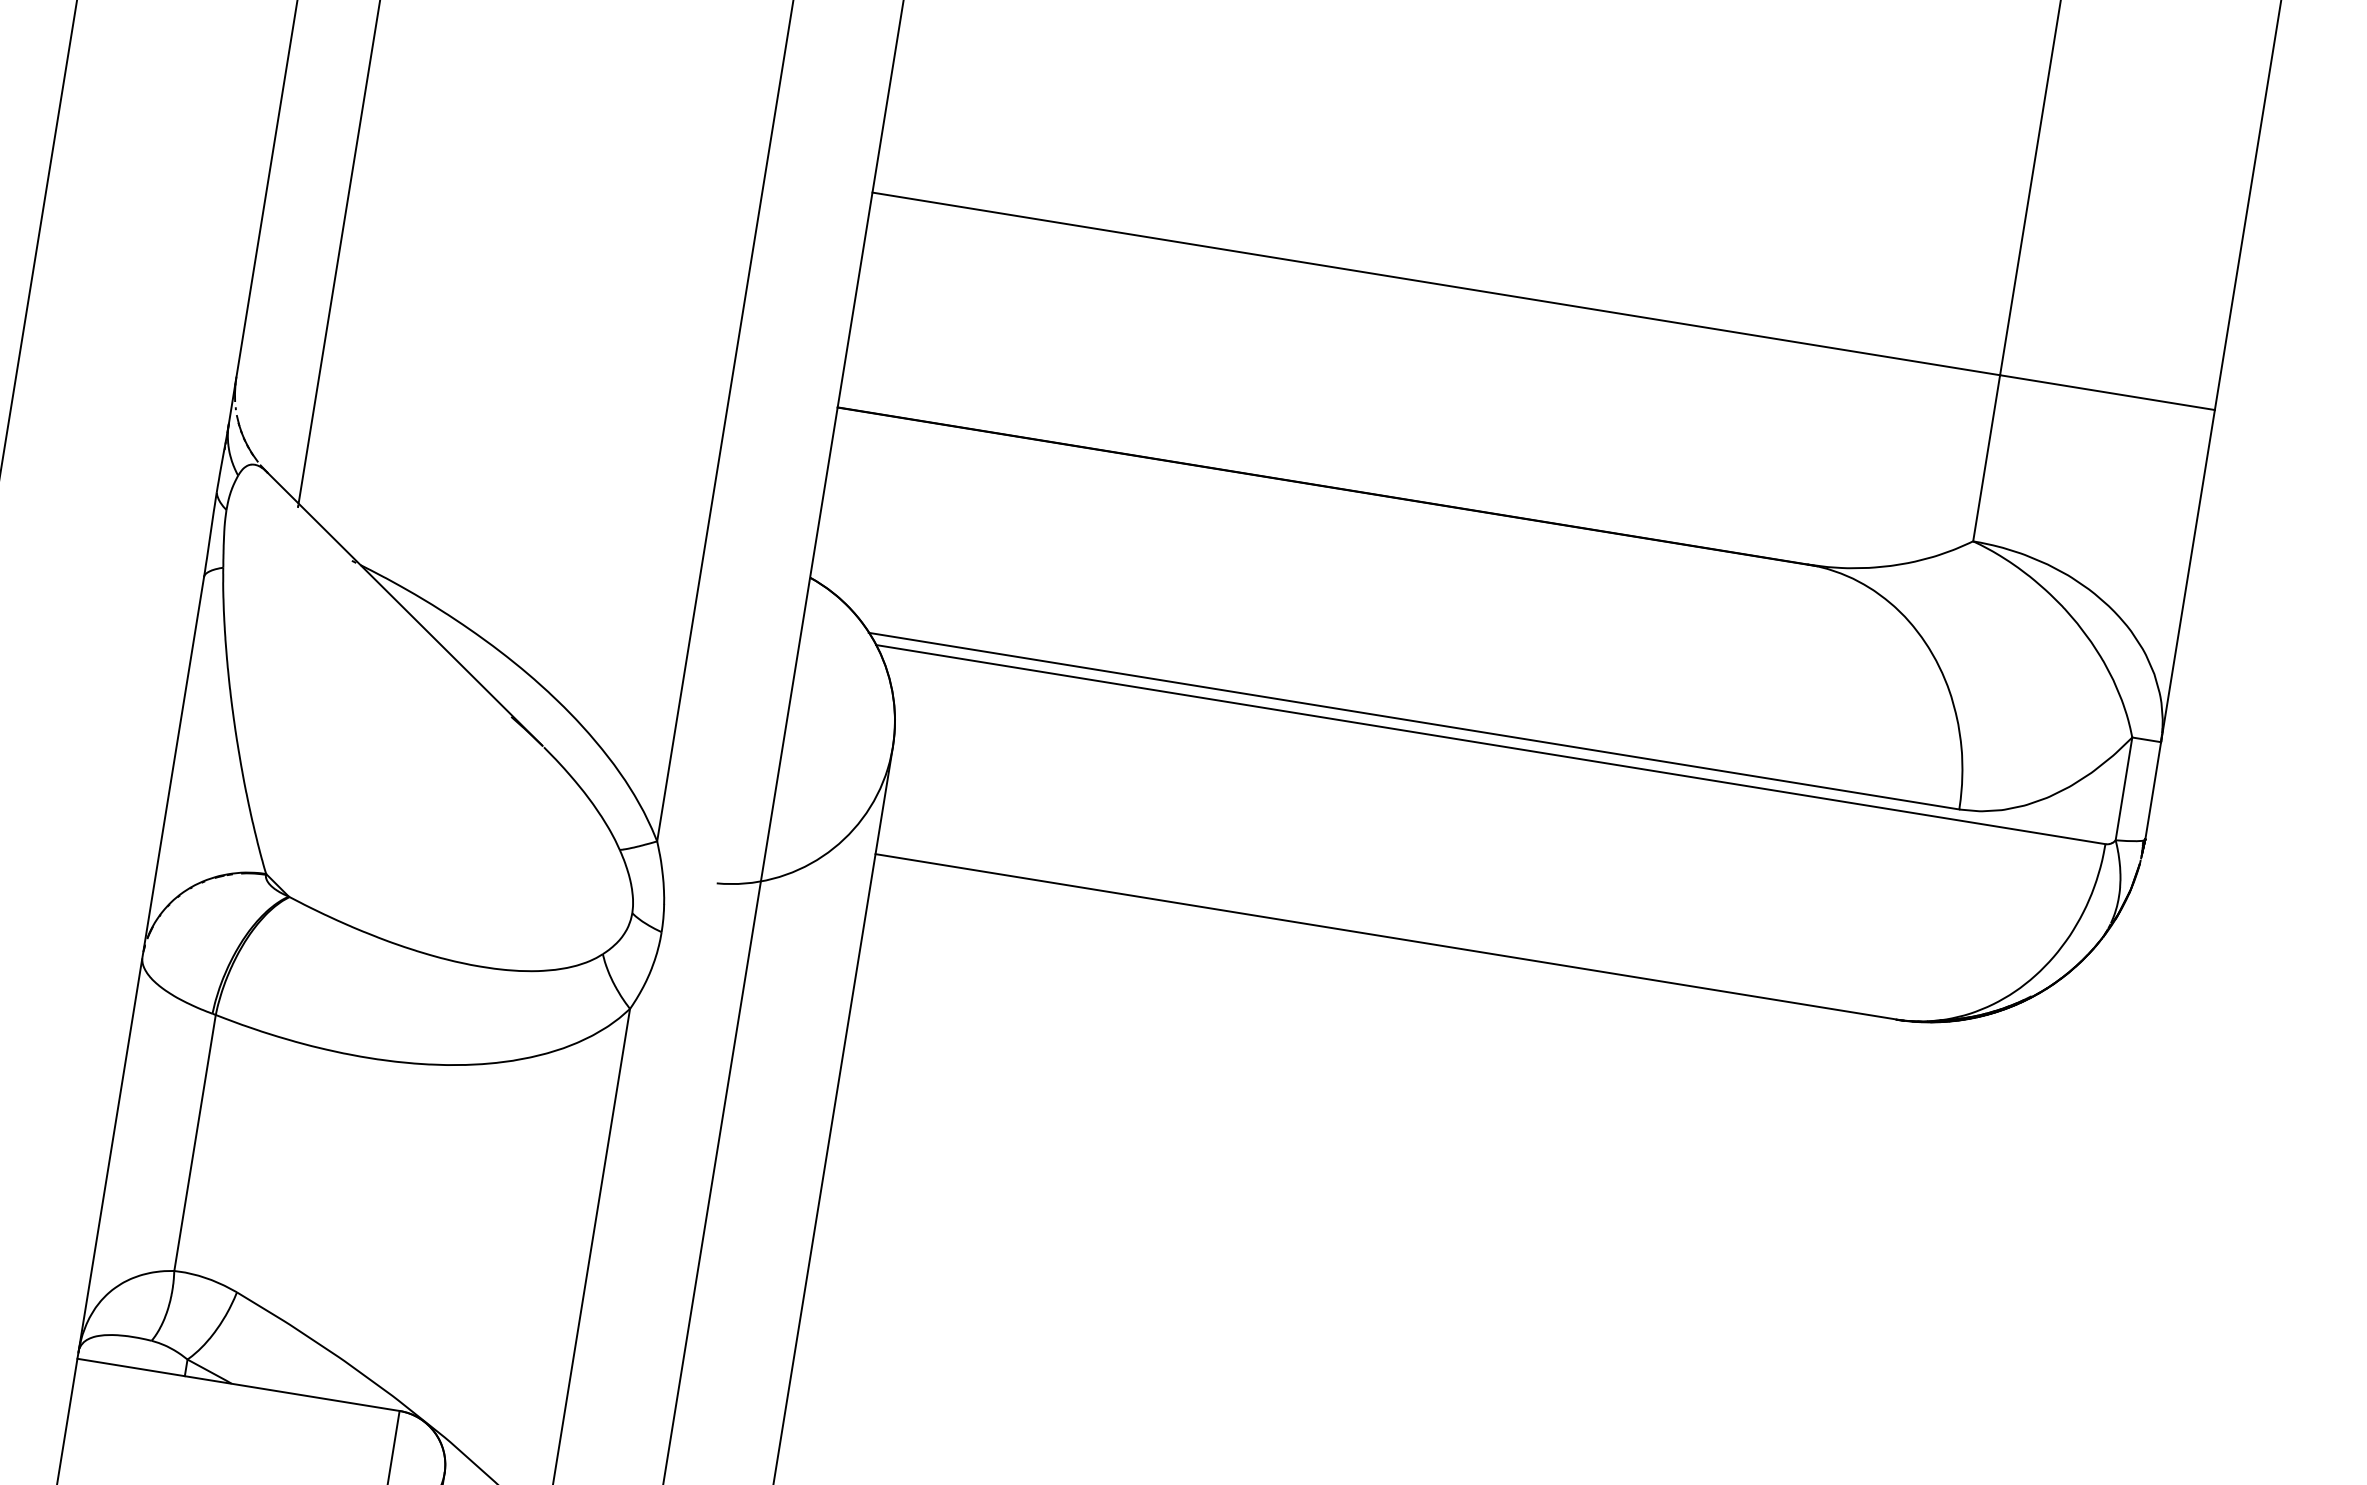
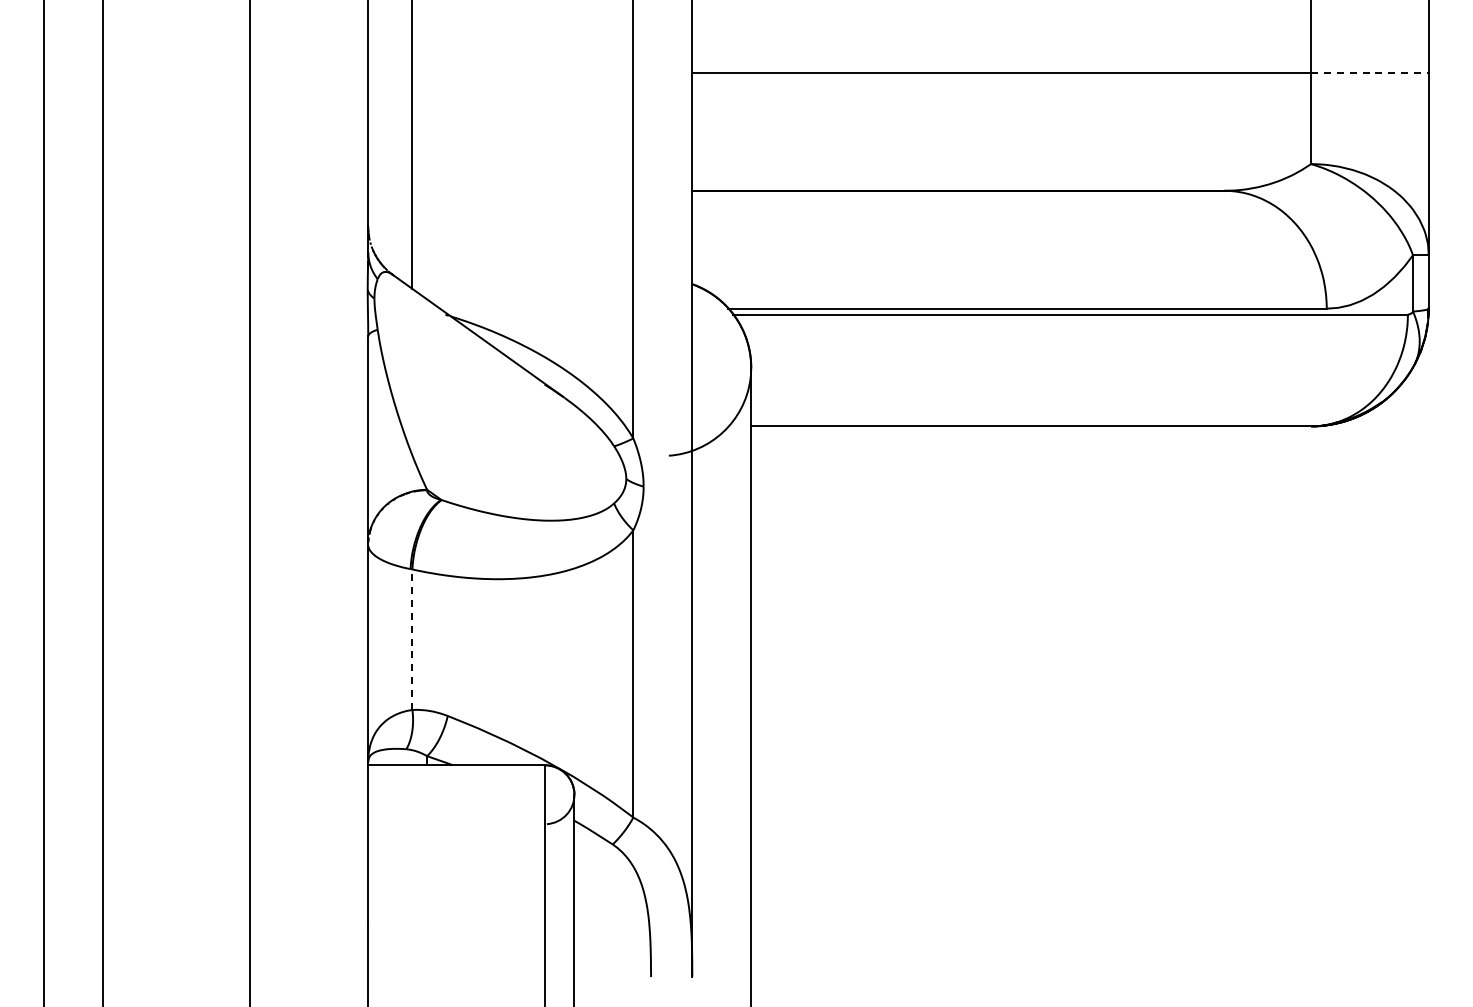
line: (2106, 391) -> (1369, 72), solid -> dashed
line: (195, 1142) -> (412, 639), solid -> dashed

